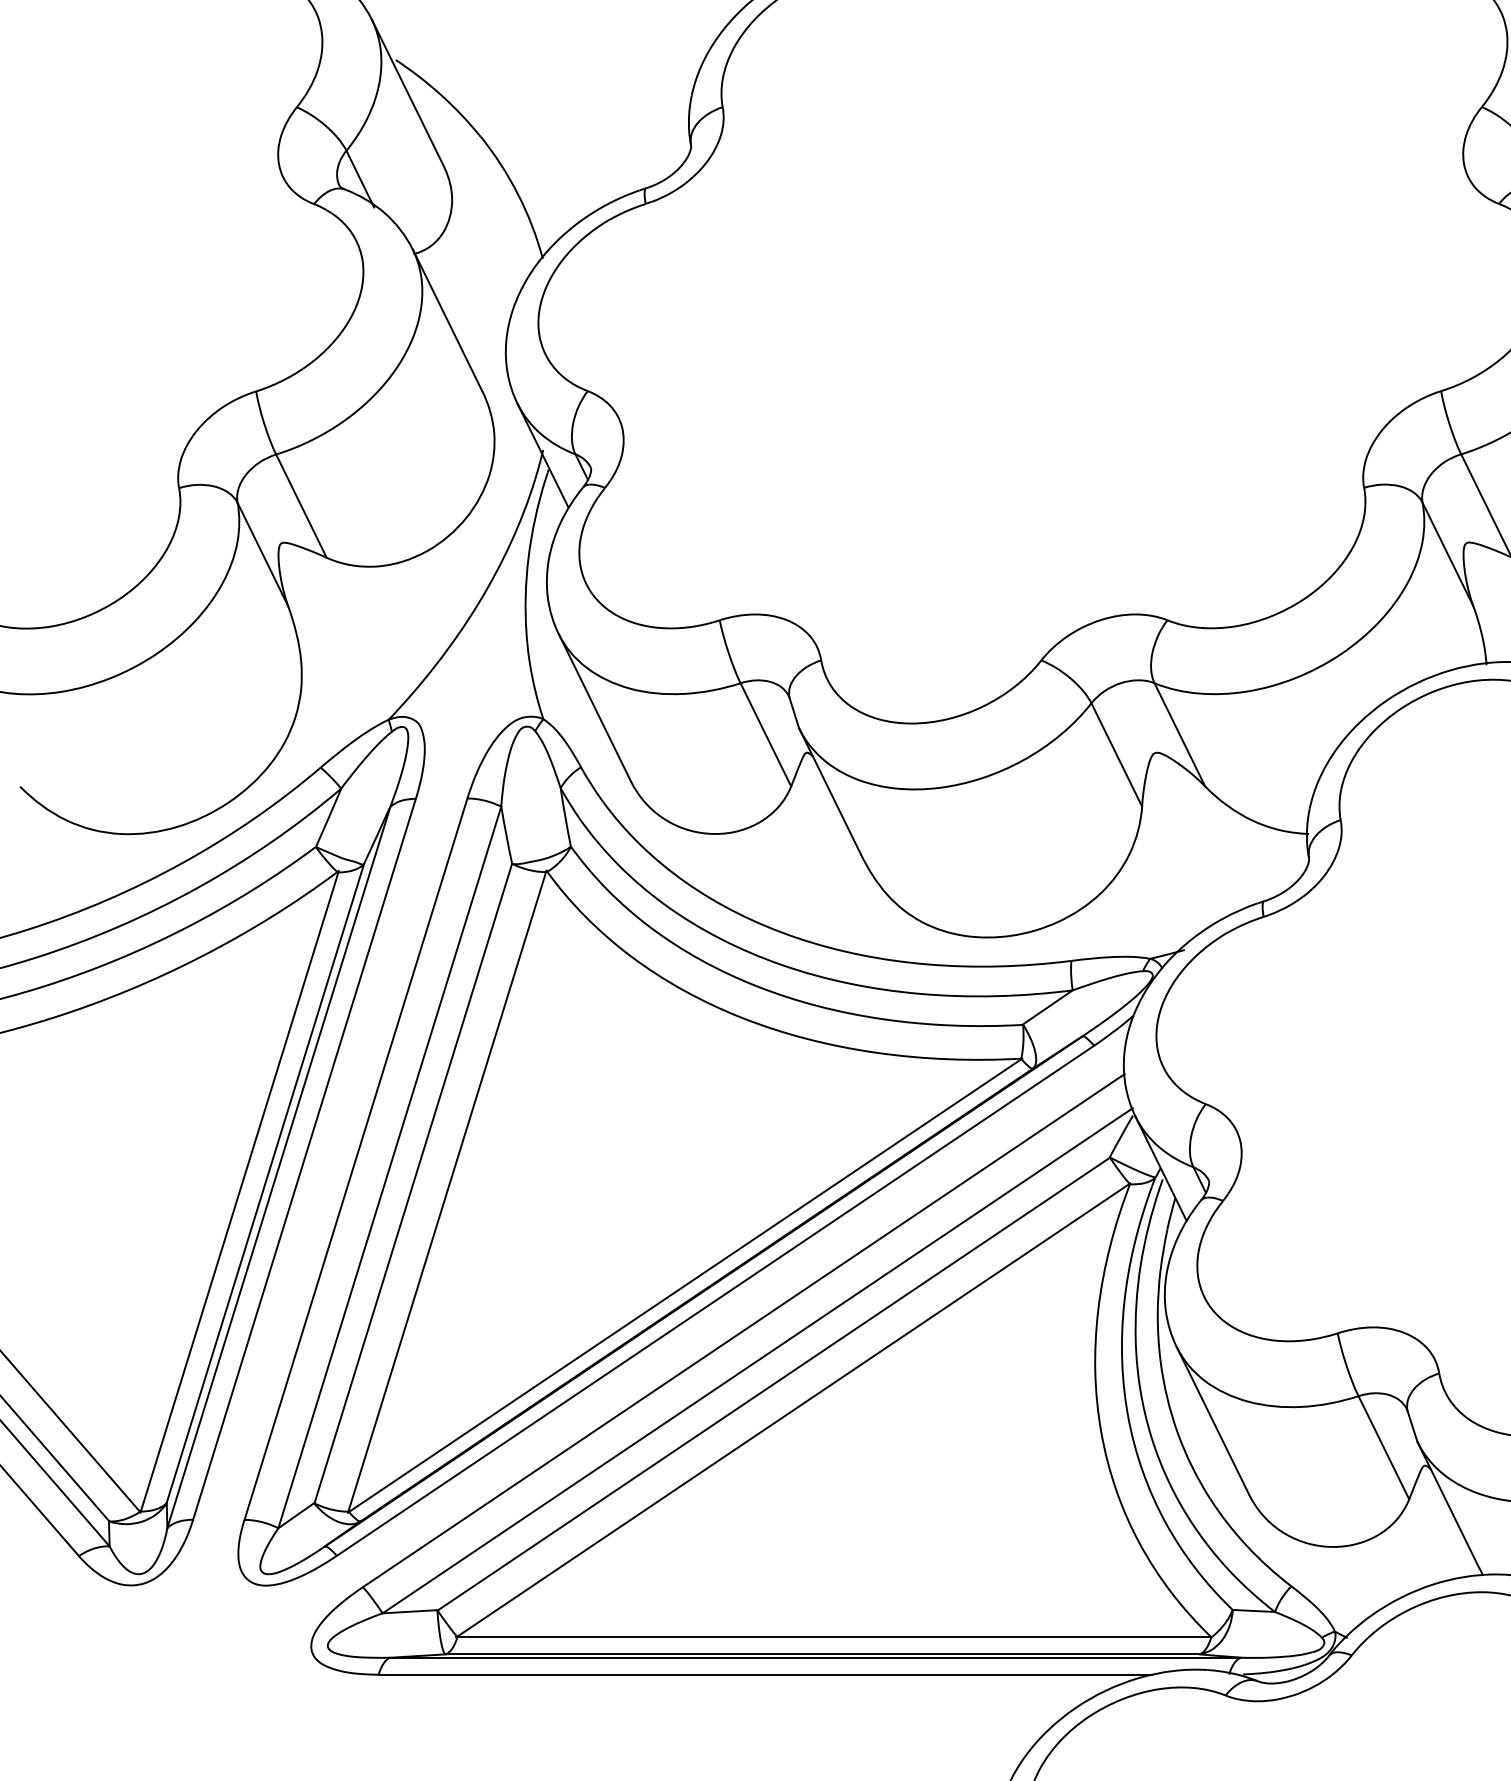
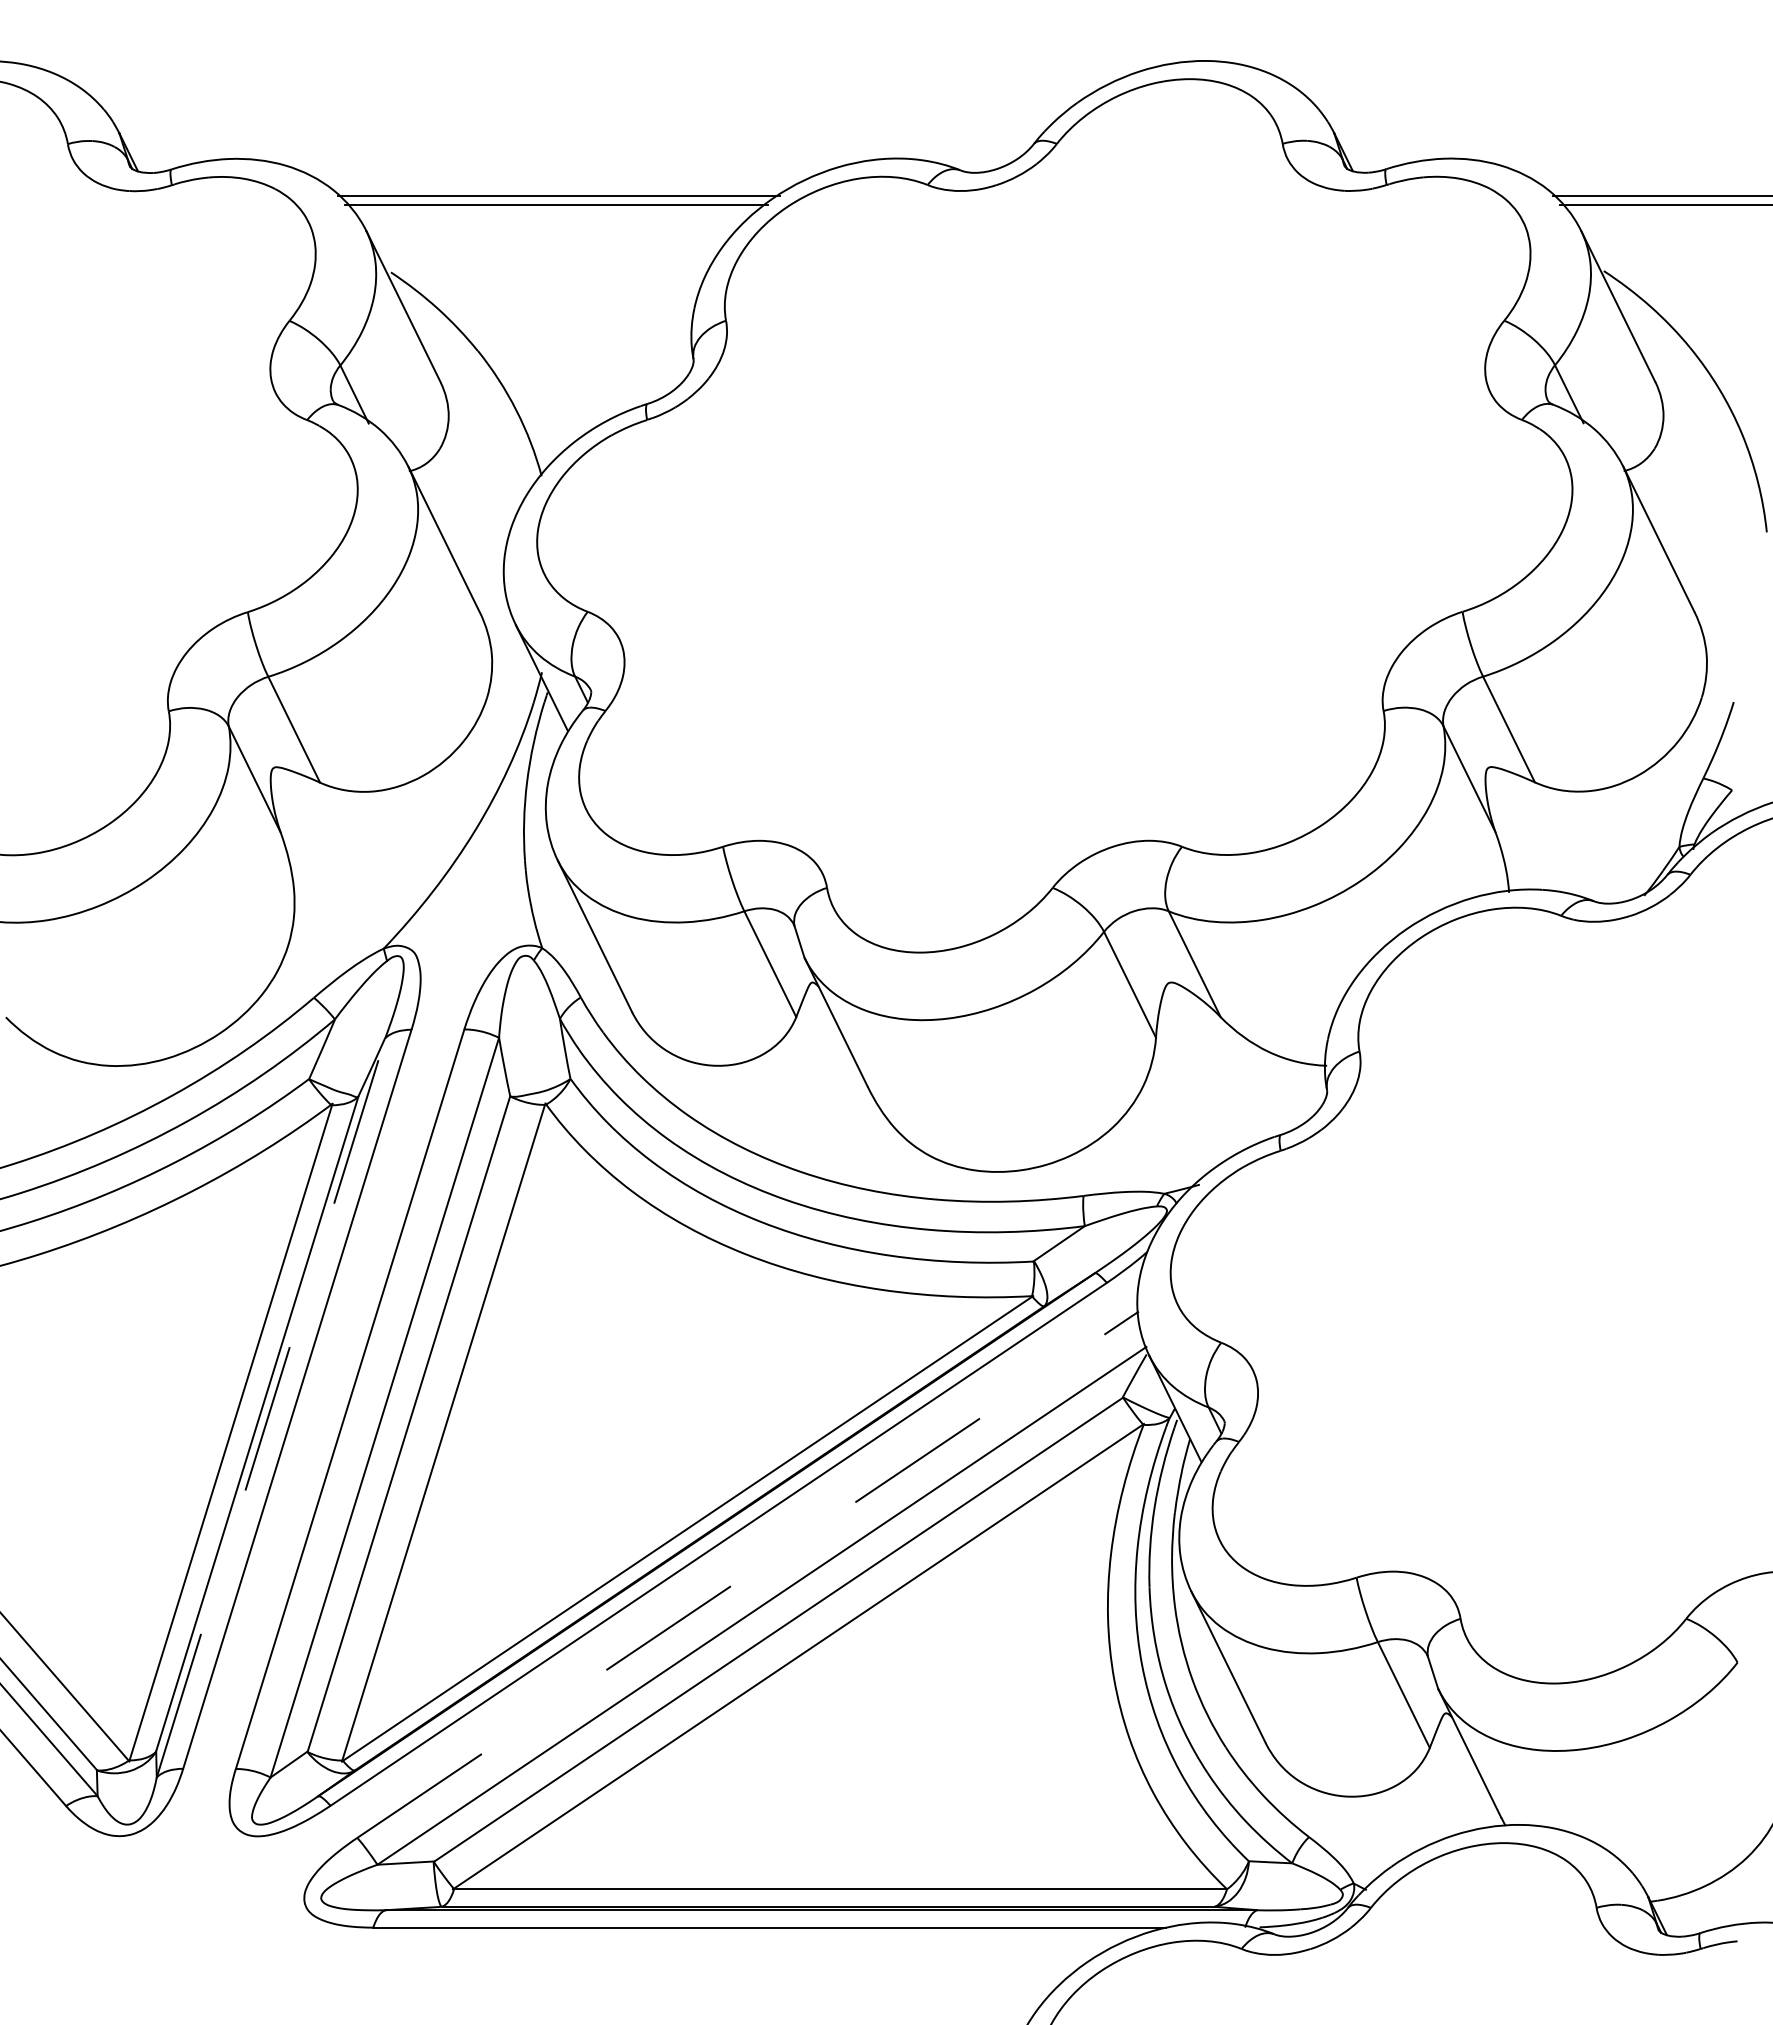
line: (279, 1167) -> (271, 1407), solid -> dashed
line: (742, 1332) -> (746, 1576), solid -> dashed

